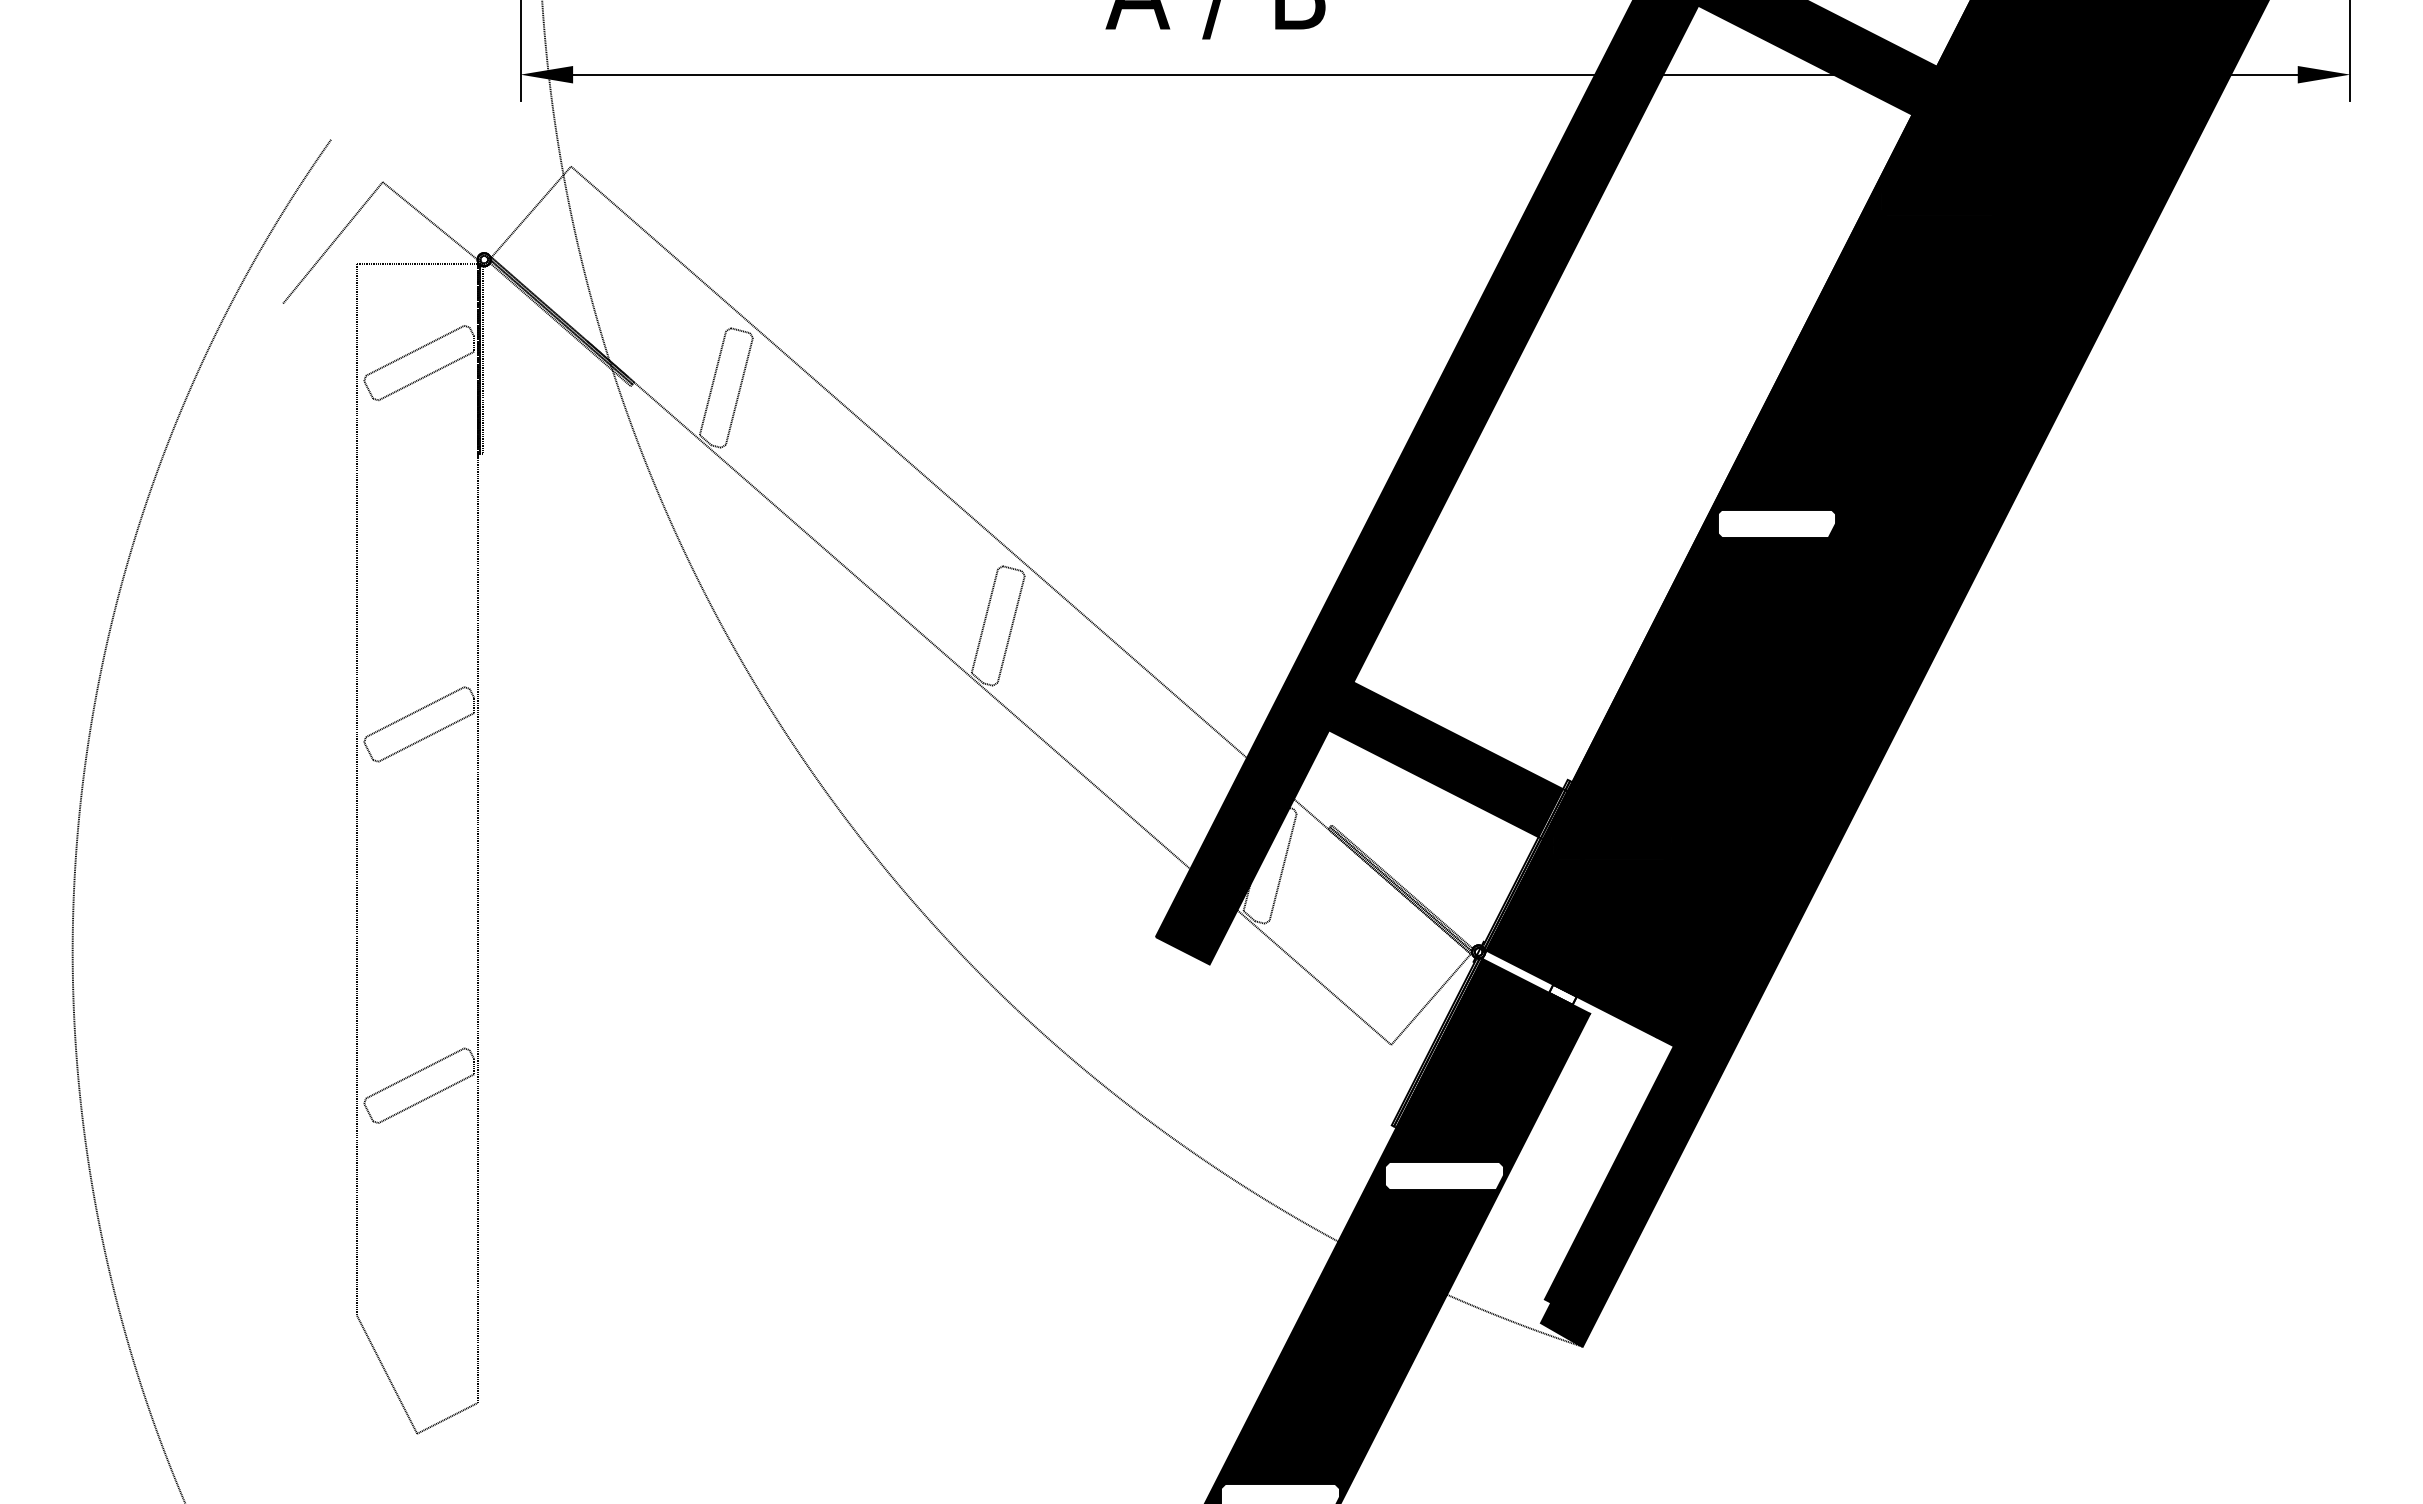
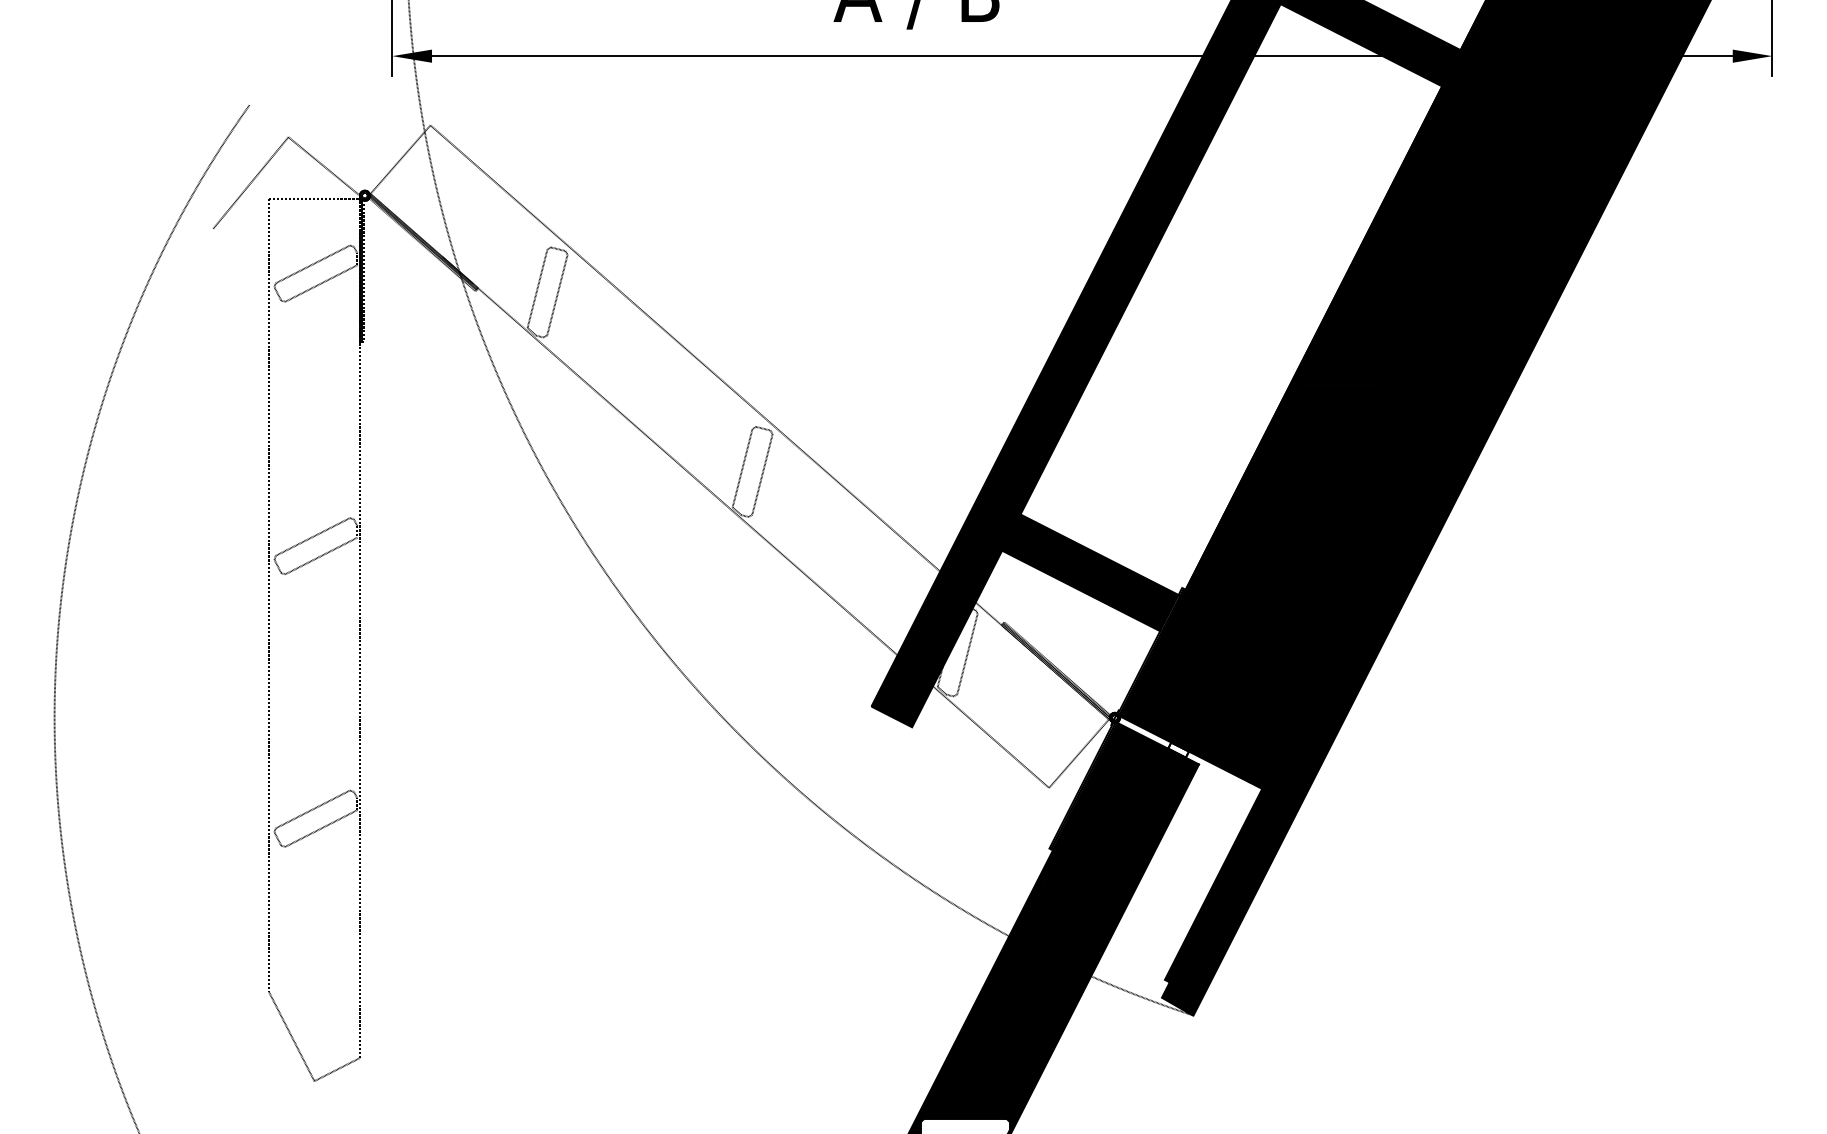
fill: (1776, 523) -> (1339, 394), added
fill: (1444, 1175) -> (1089, 886), added

